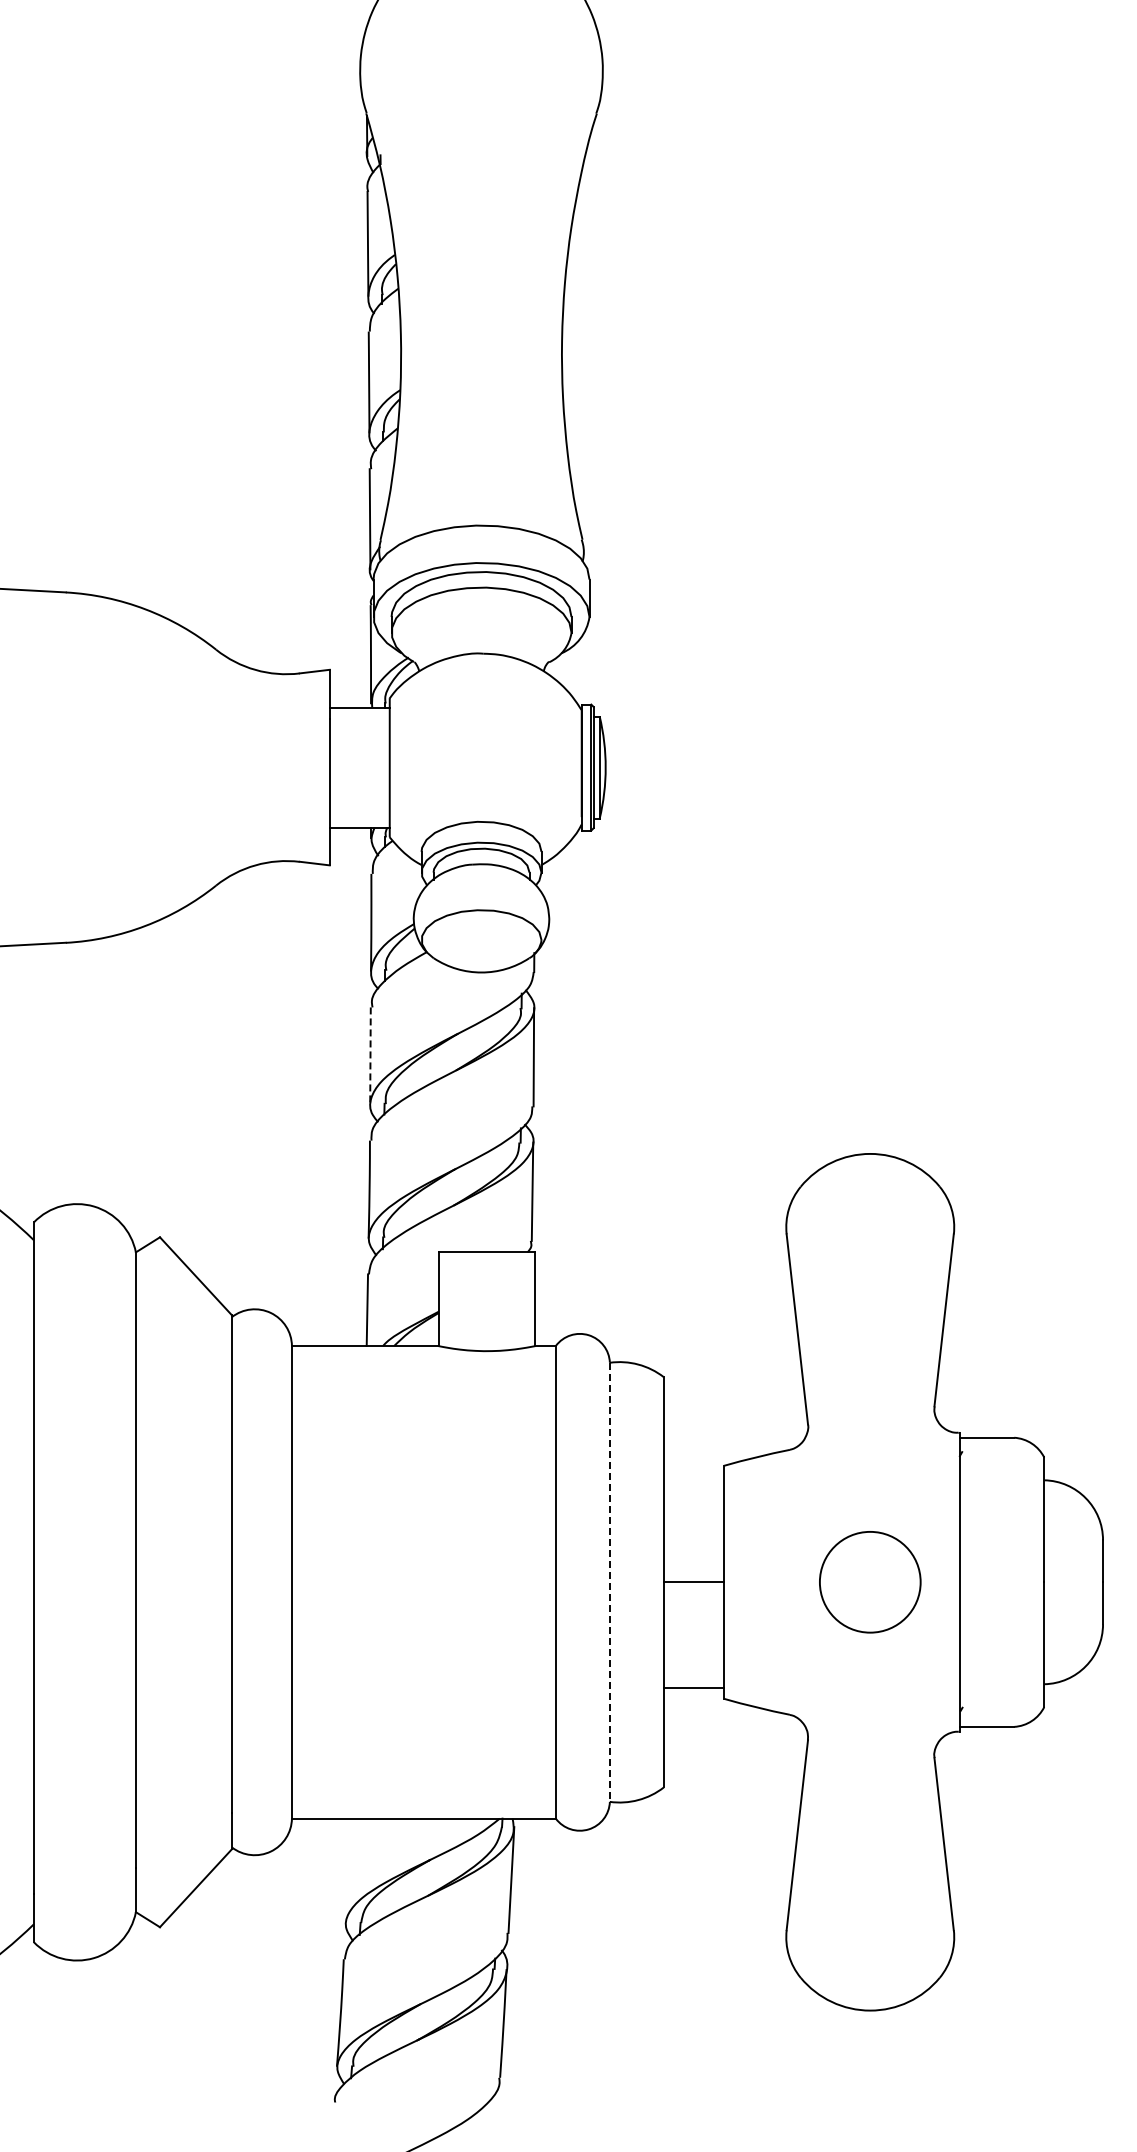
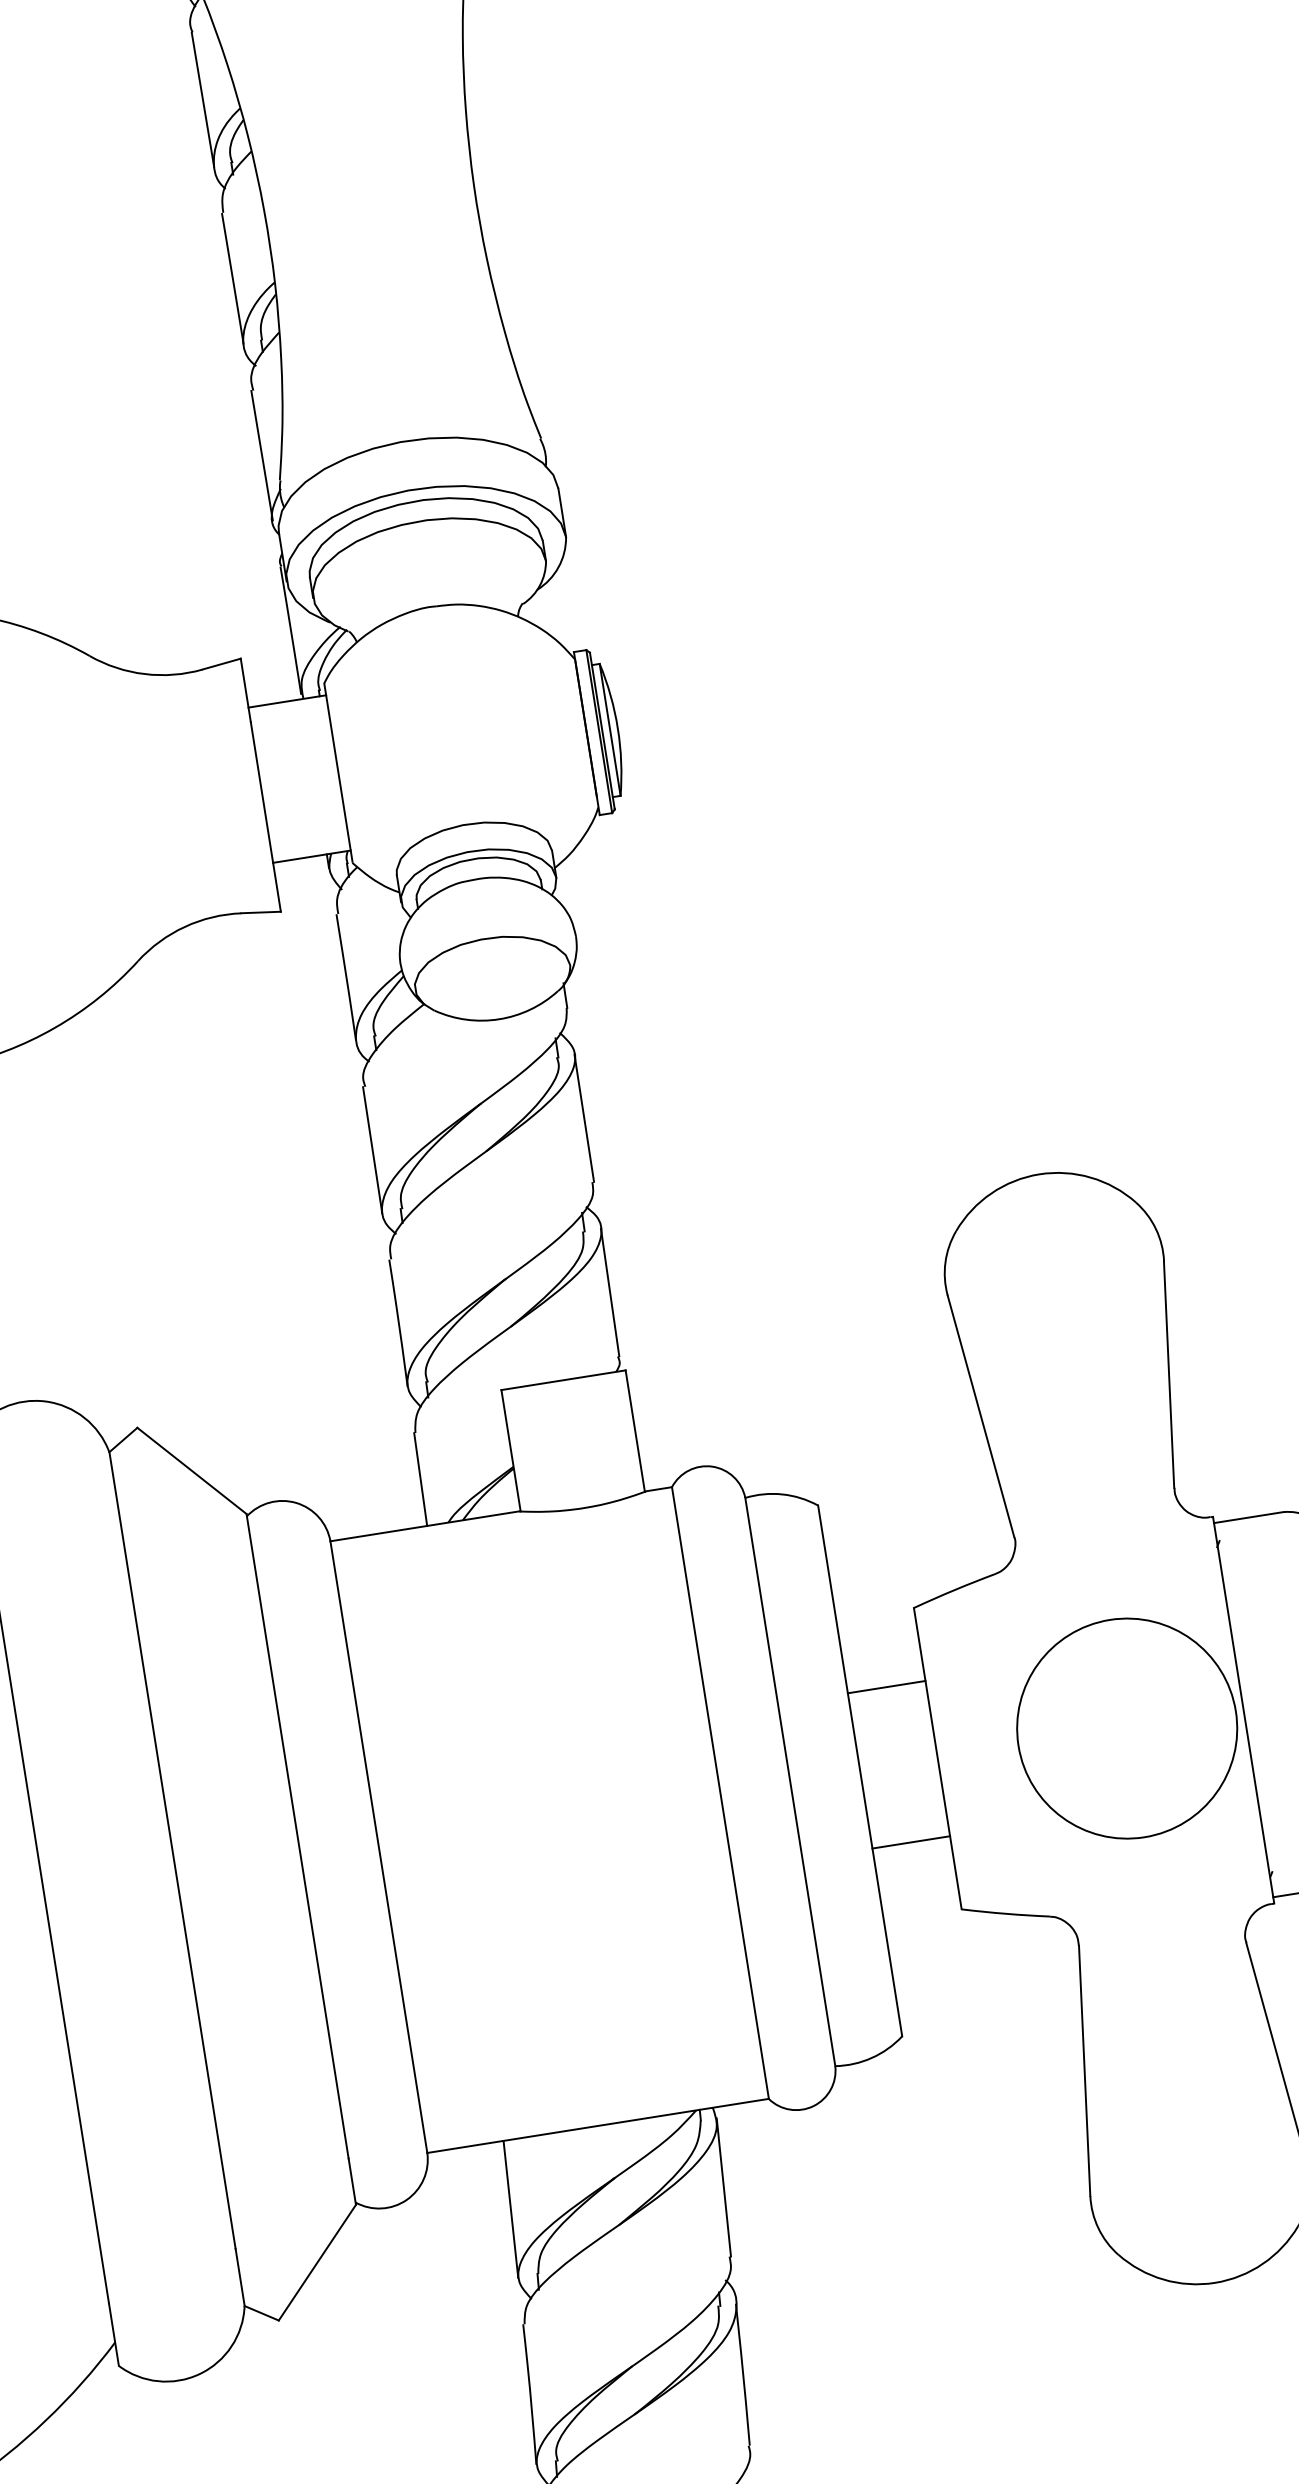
line: (370, 1056) -> (372, 1150), dashed -> solid
line: (609, 1582) -> (789, 1782), dashed -> solid
line: (693, 1582) -> (886, 1687), moved
circle: (870, 1582) -> (1127, 1728), size x1.67
line: (693, 1688) -> (910, 1842), moved
line: (347, 1870) -> (509, 2208), added

